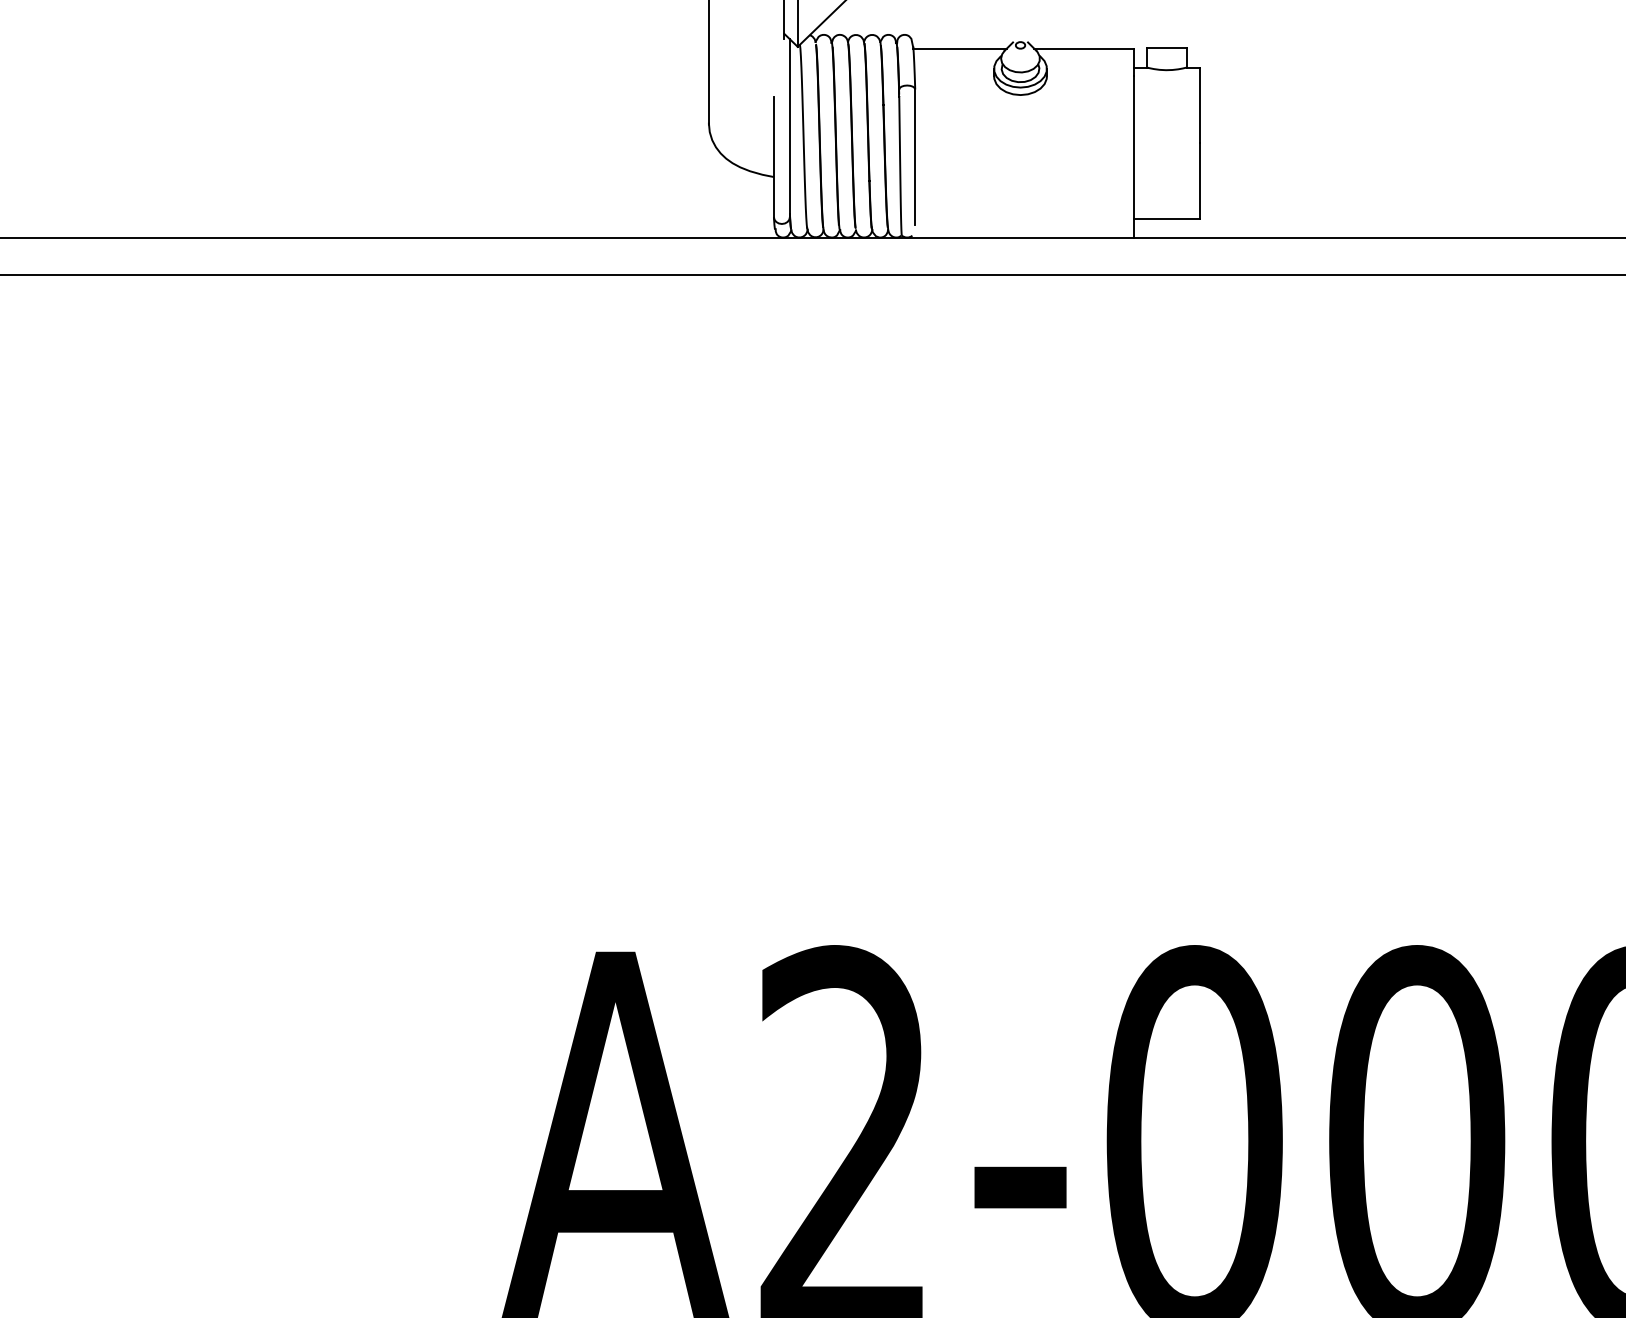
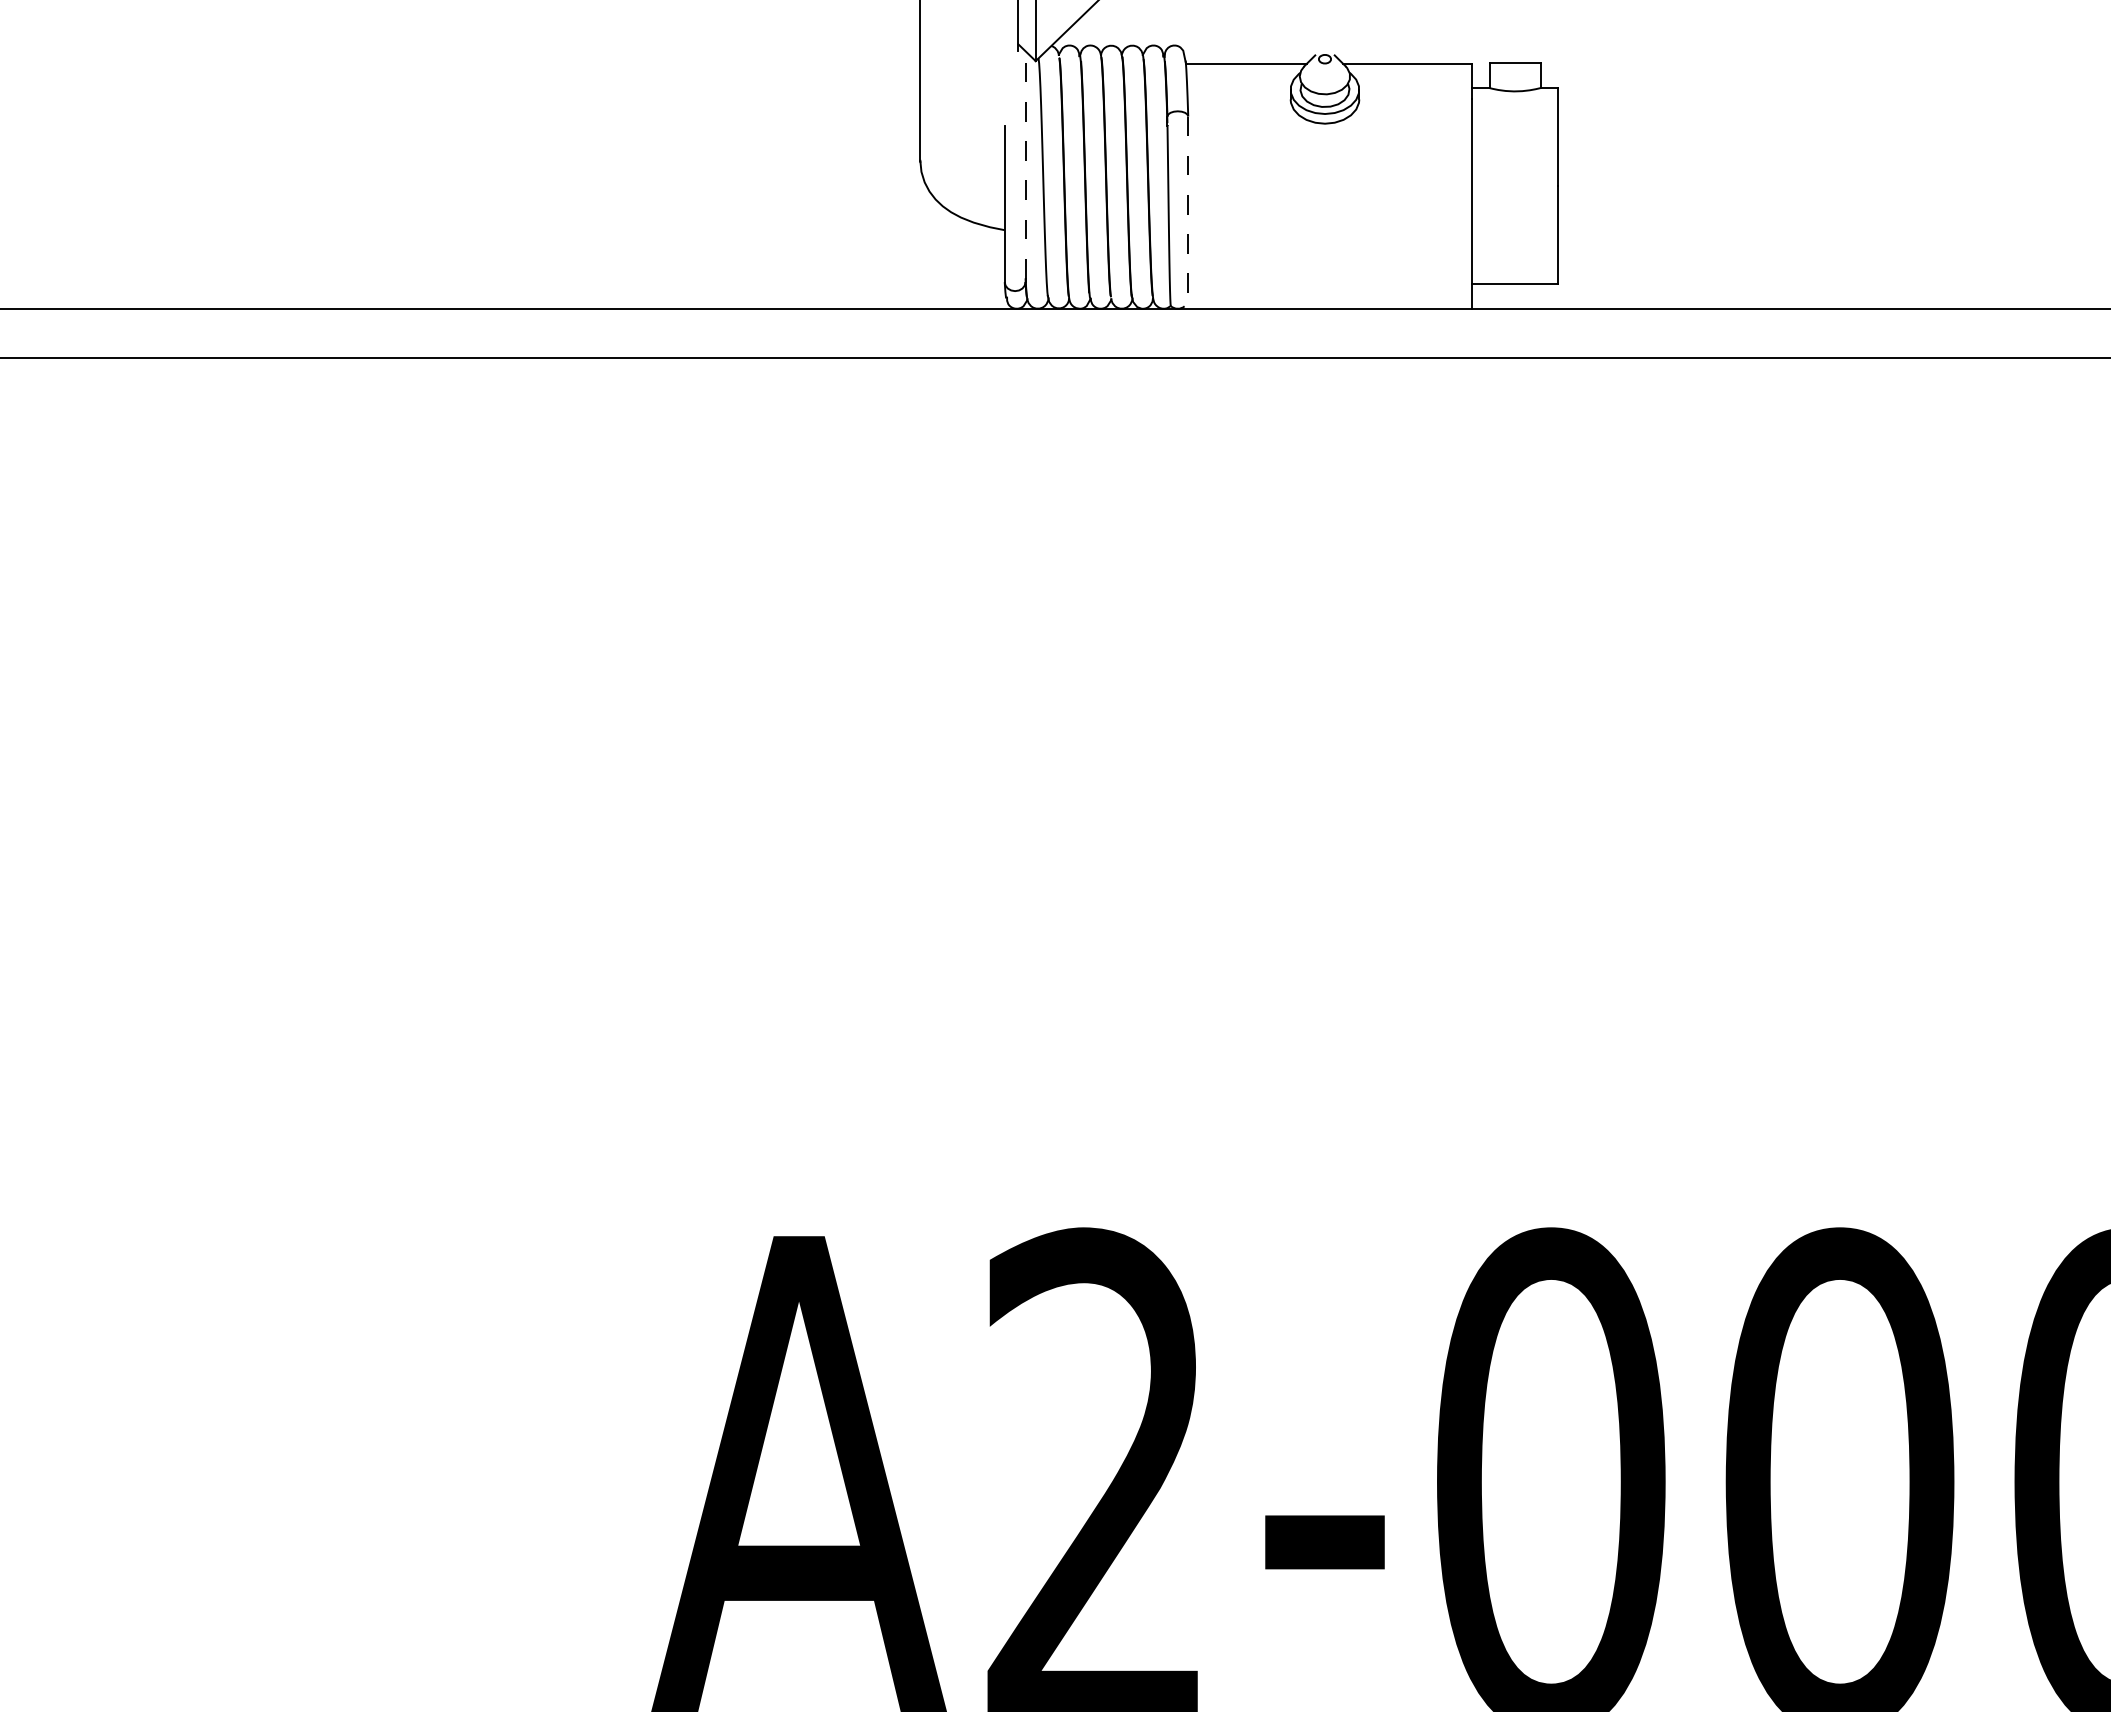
line: (789, 126) -> (1025, 164), solid -> dashed
line: (915, 157) -> (1188, 204), solid -> dashed

